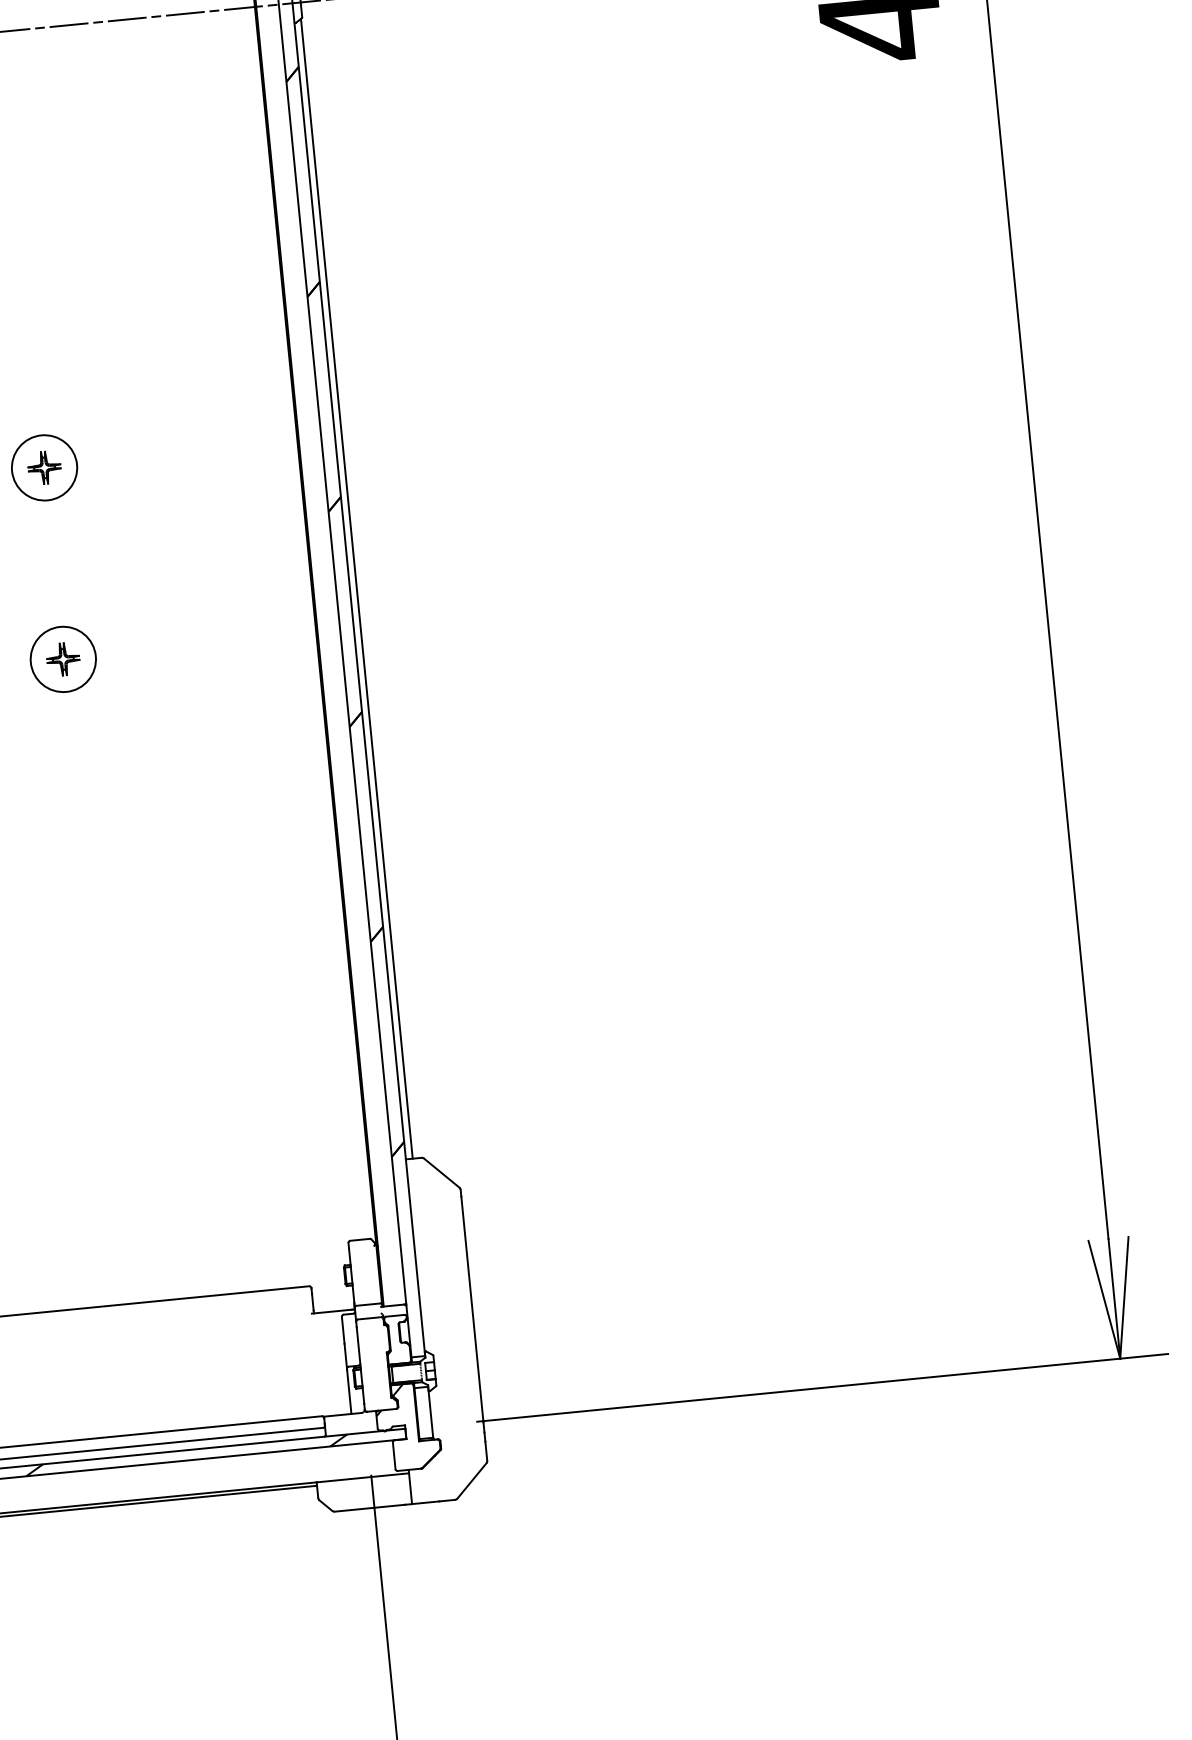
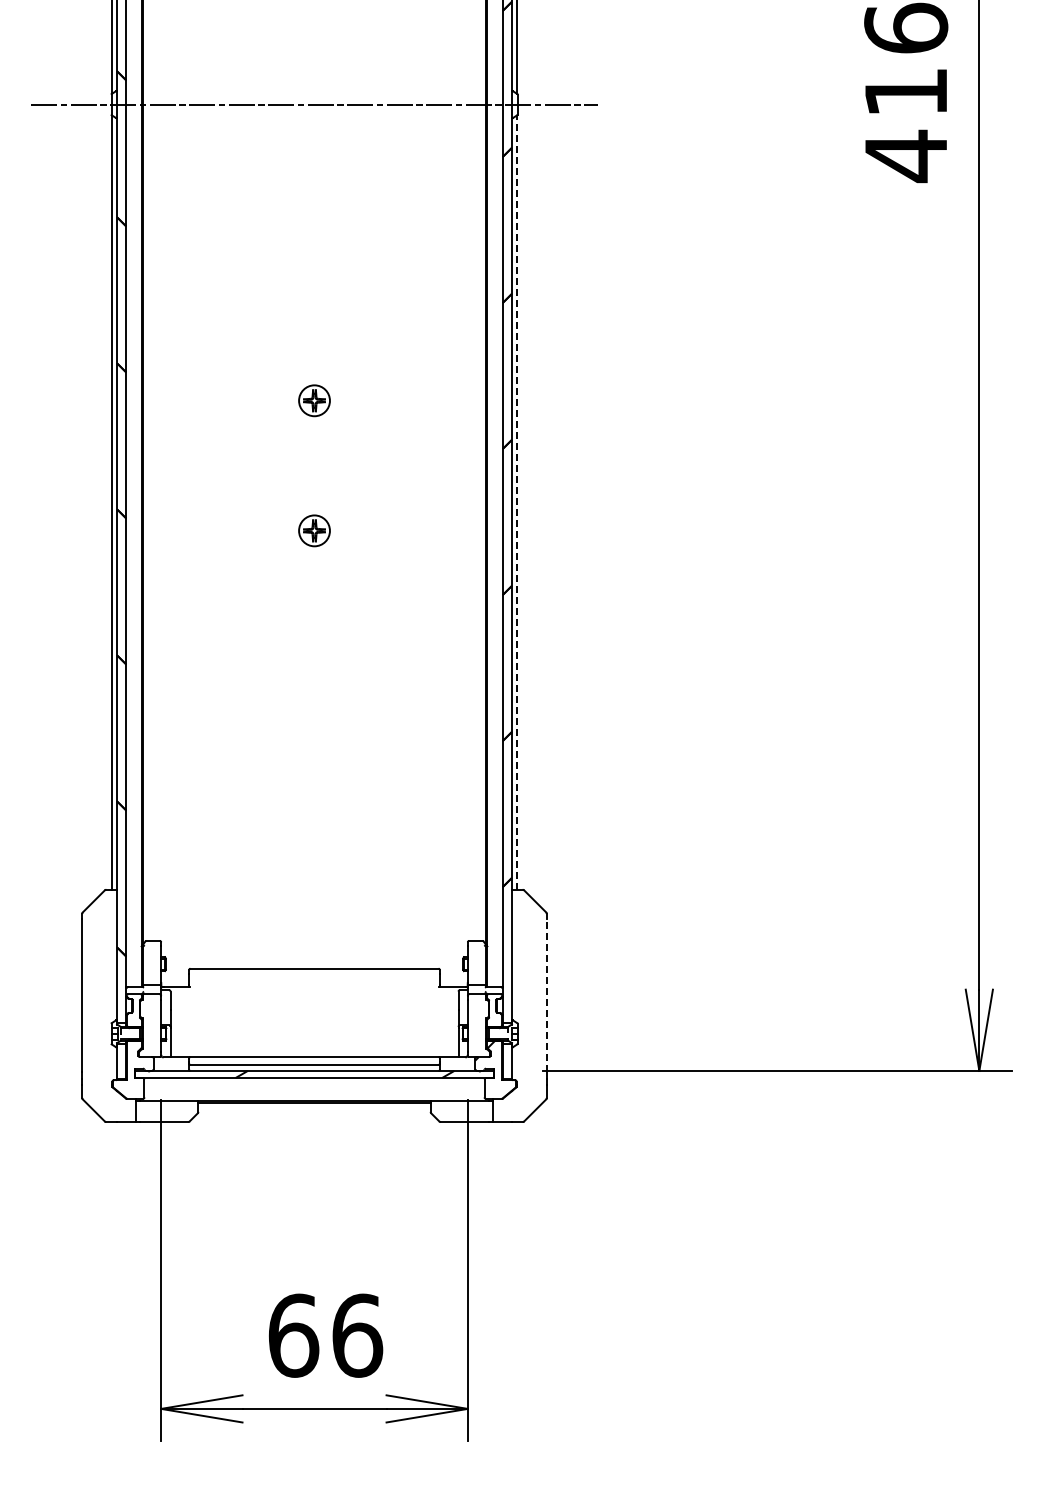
circle: (44, 467) -> (314, 400), size x0.7
line: (356, 588) -> (516, 502), solid -> dashed
circle: (63, 658) -> (314, 530), size x0.7
line: (471, 1310) -> (546, 995), solid -> dashed

